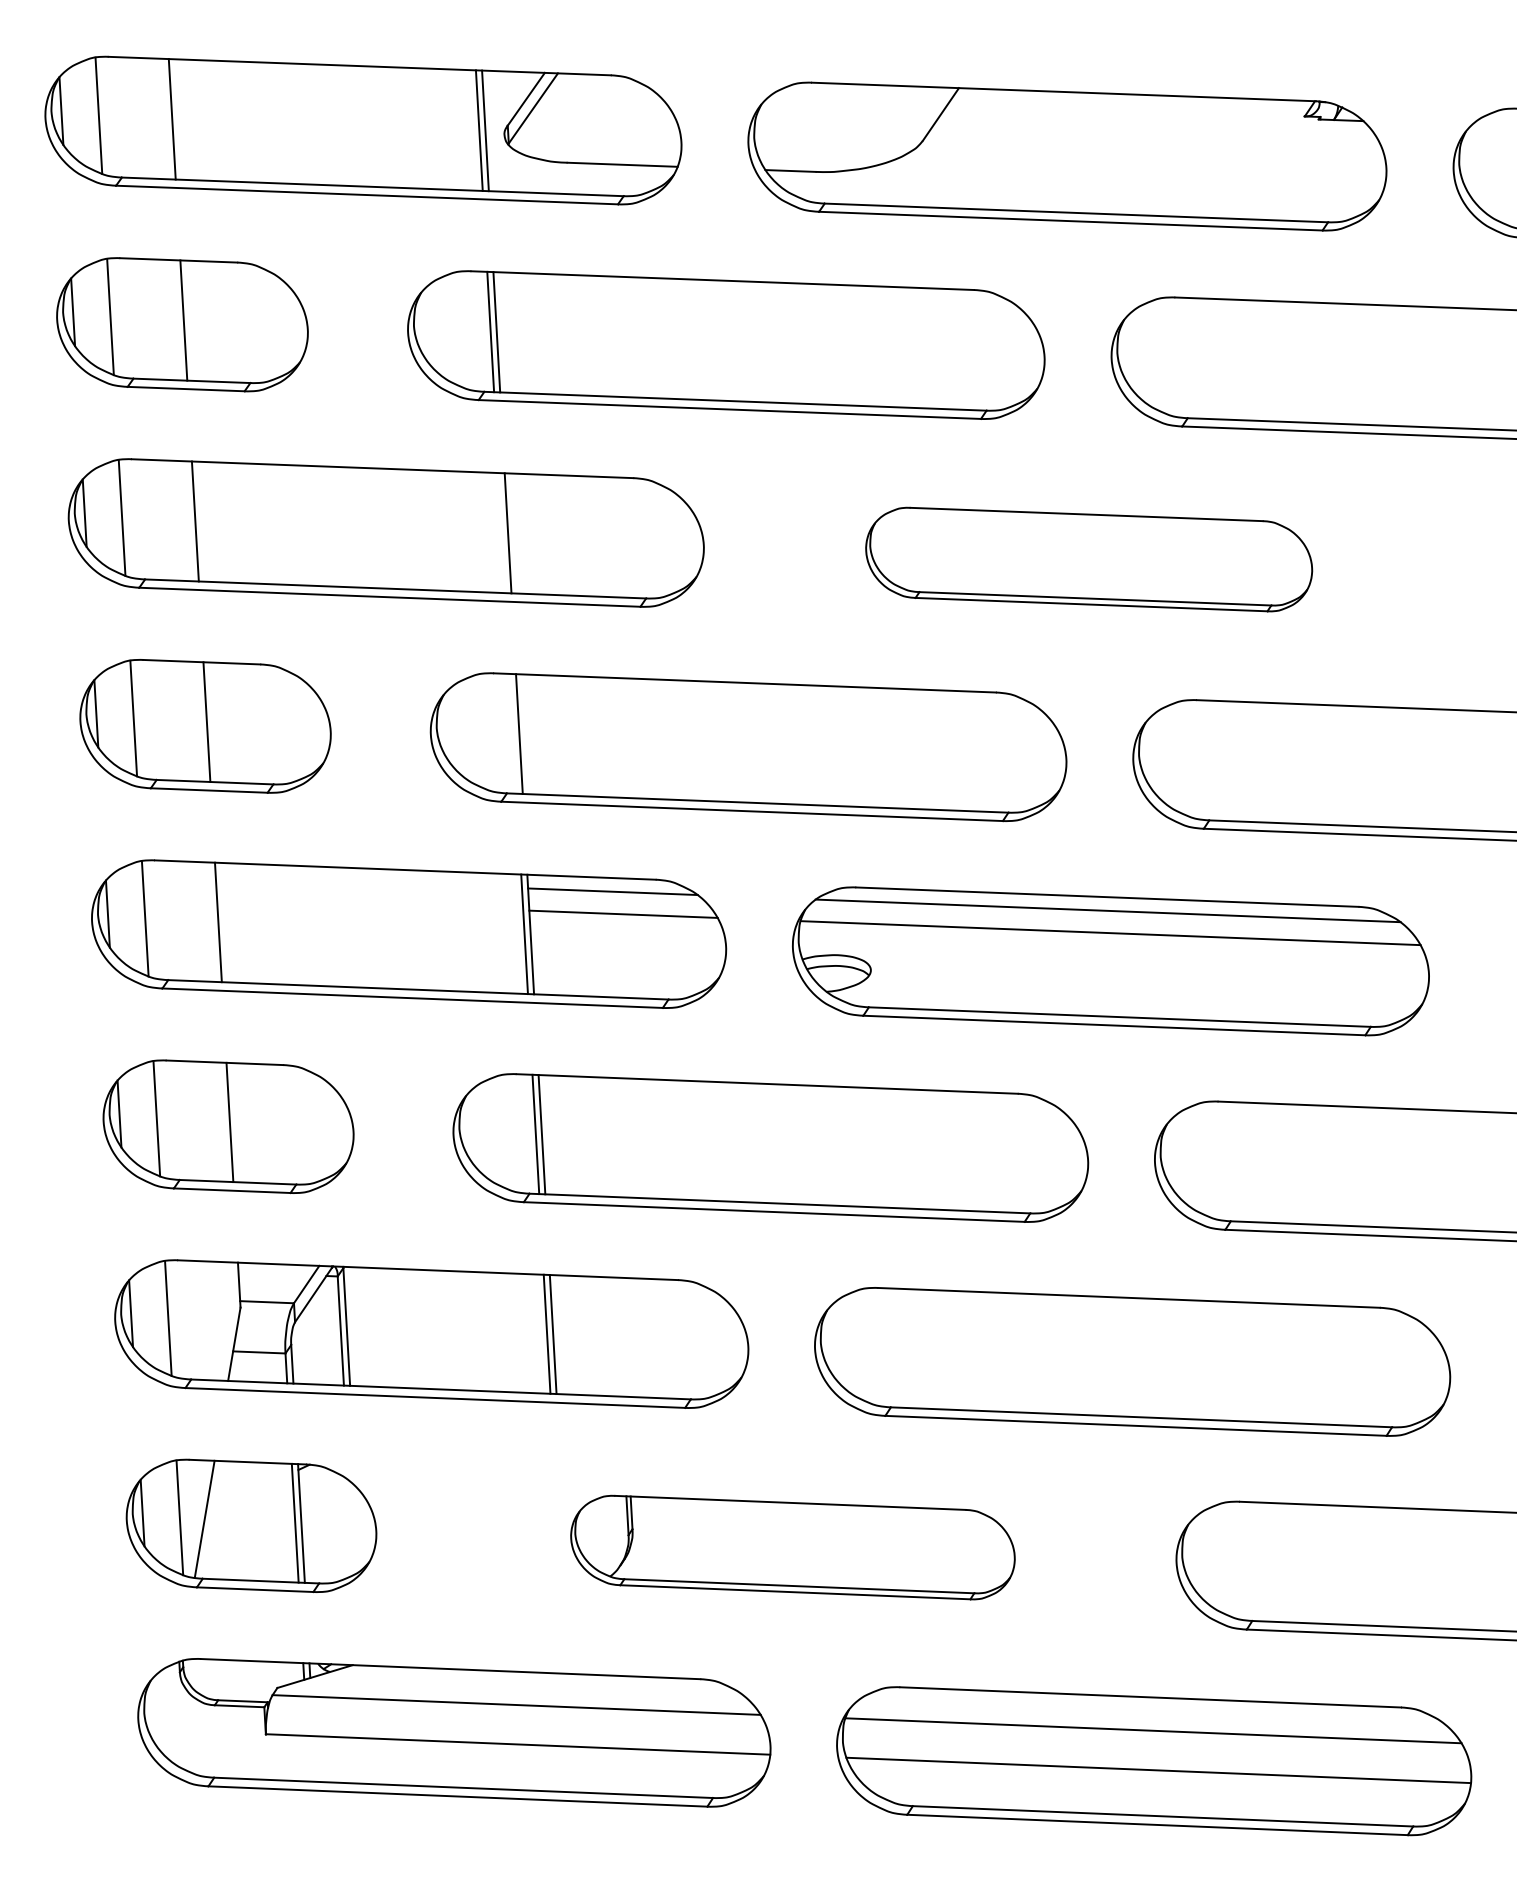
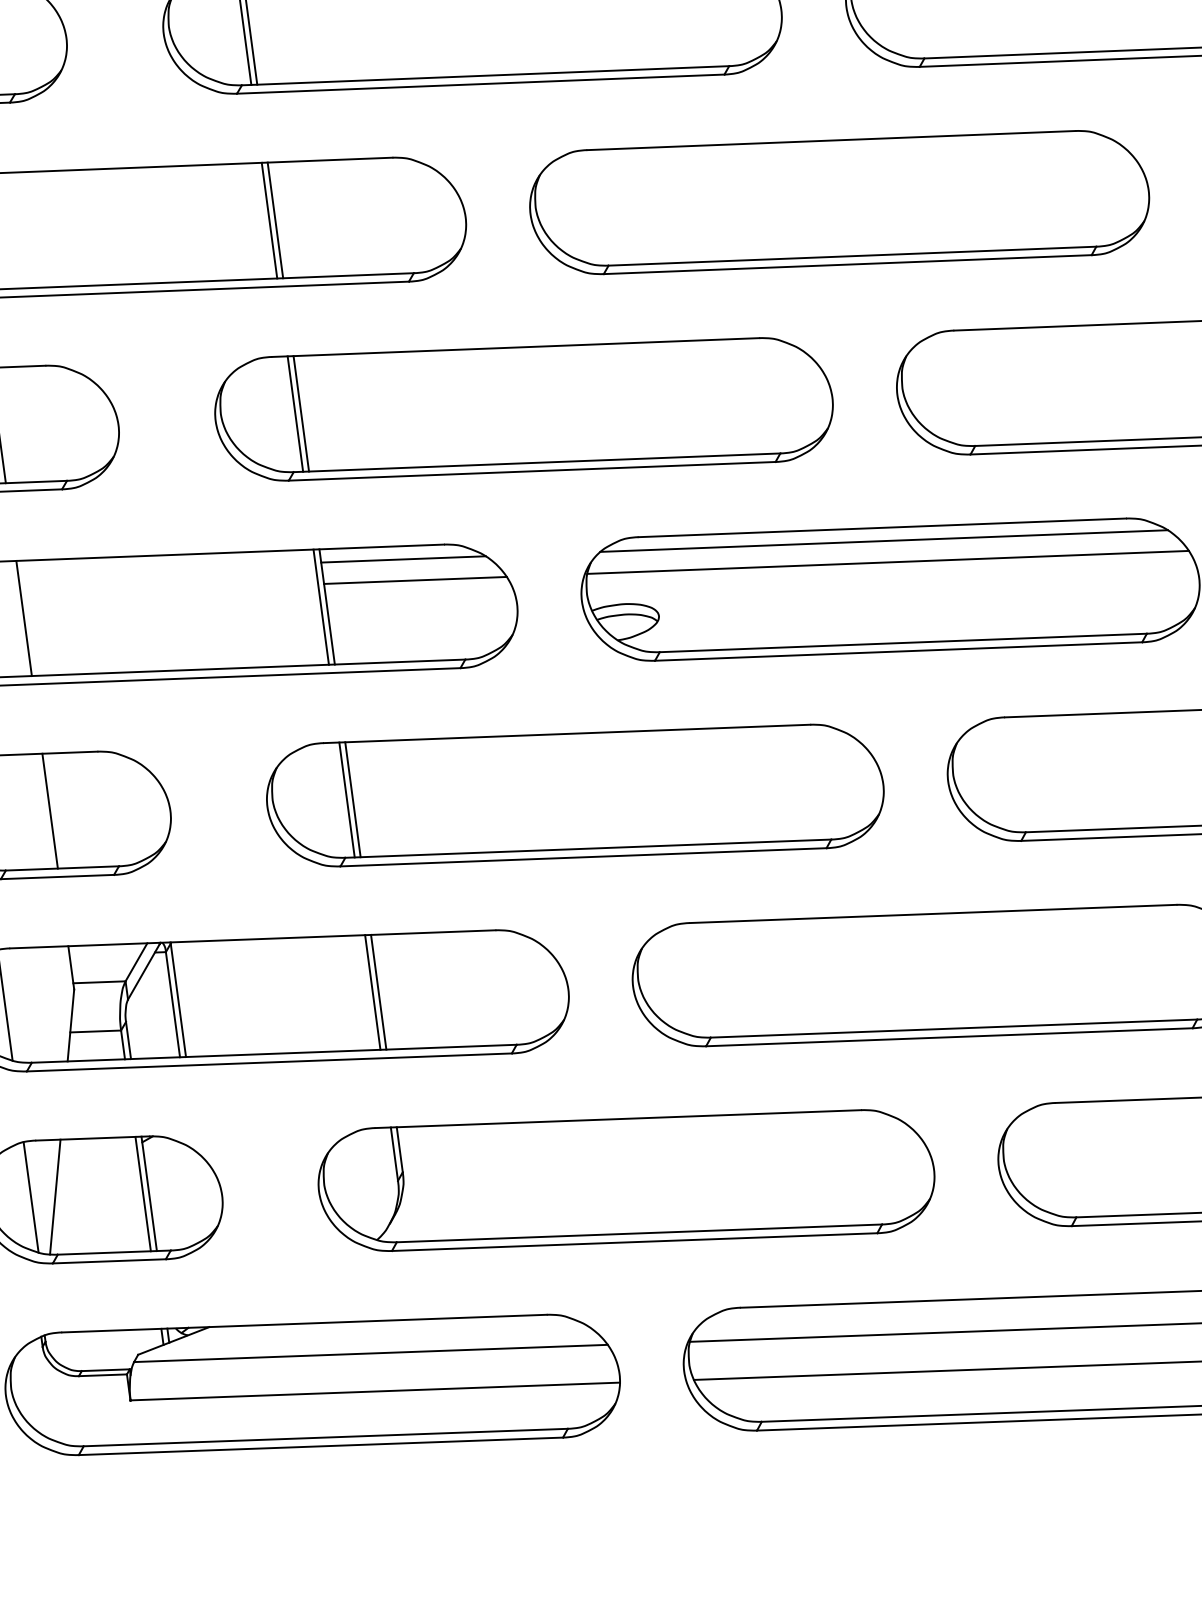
line: (501, 533) -> (269, 221), added
part: (1088, 559) -> (838, 202), size x1.43
line: (512, 733) -> (294, 413), added
part: (792, 1547) -> (626, 1180), size x1.43

